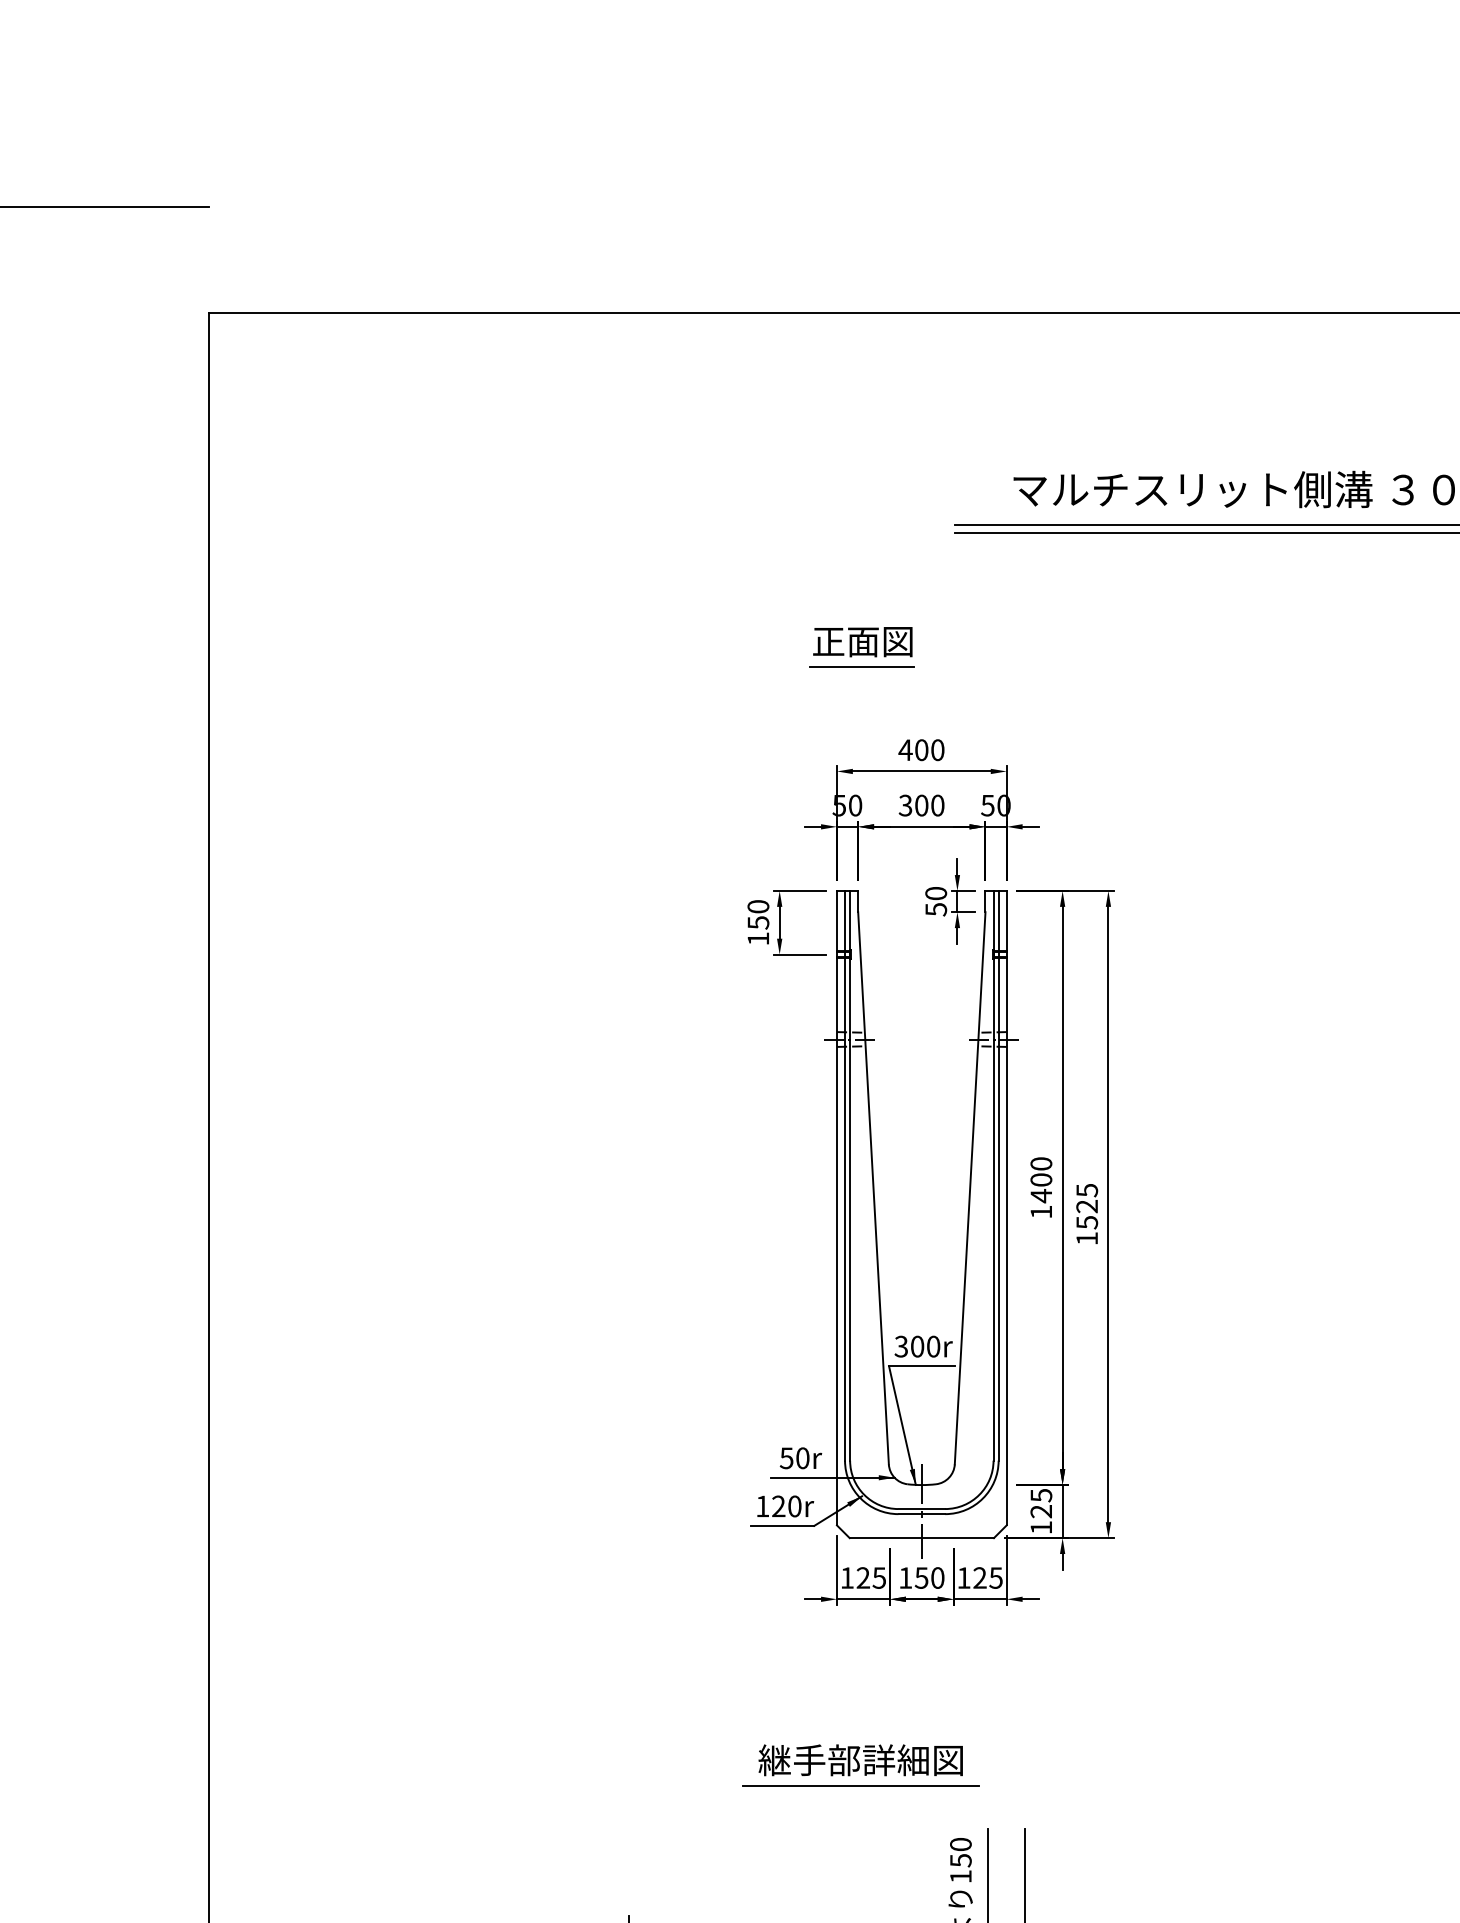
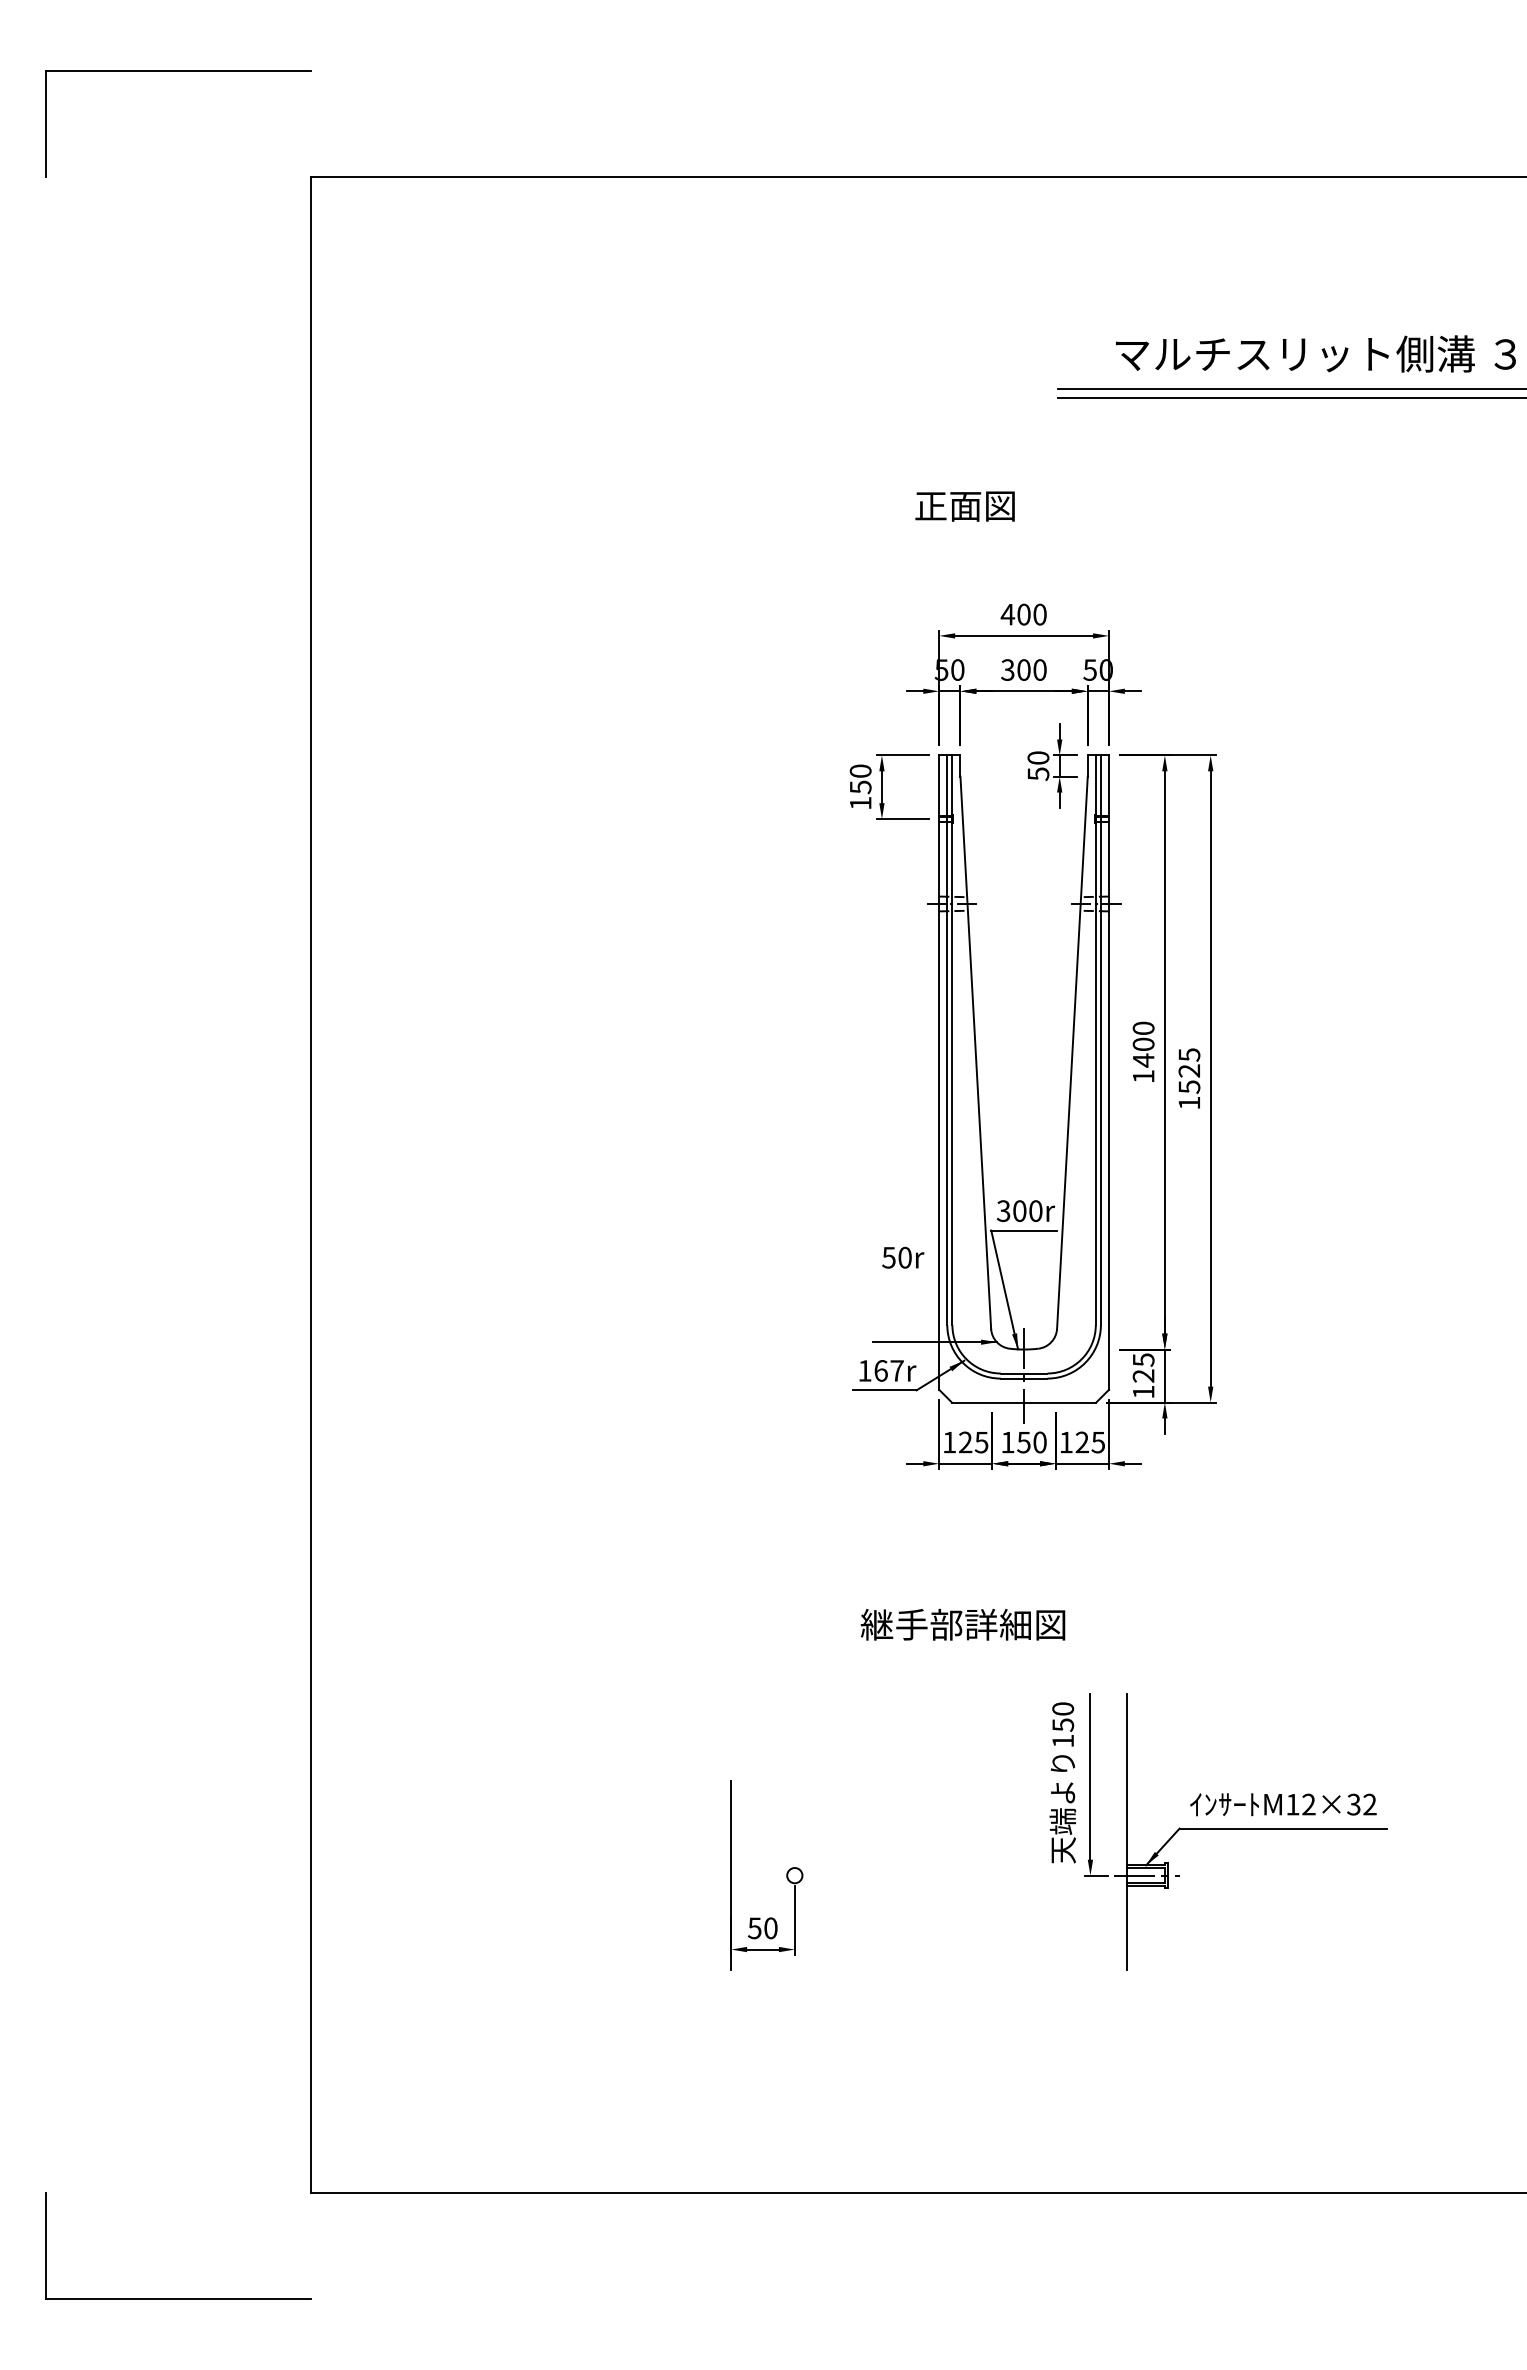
line: (861, 667) -> (963, 531), removed
text: (801, 1458) -> (903, 1257), moved
text: (786, 1506) -> (888, 1370), 120r -> 167r
line: (860, 1786) -> (962, 1650), removed

